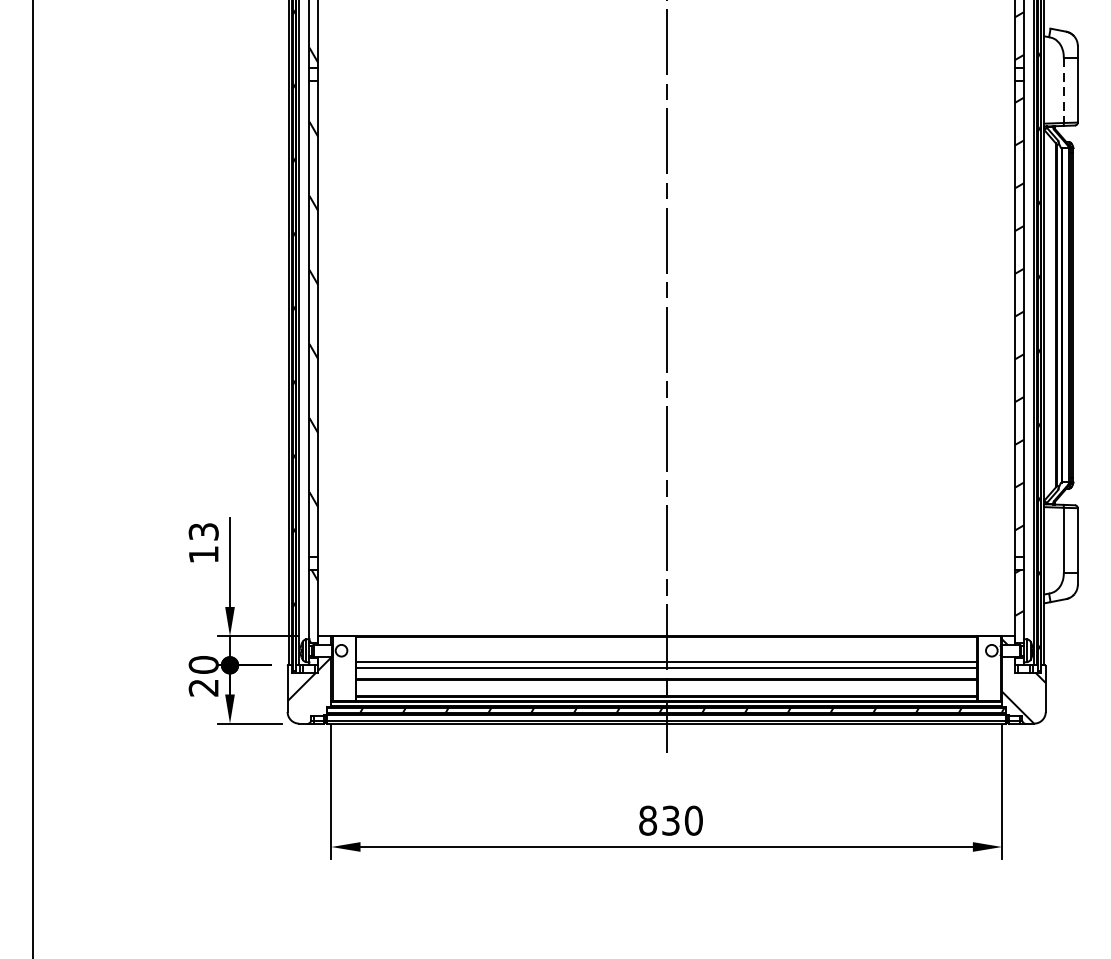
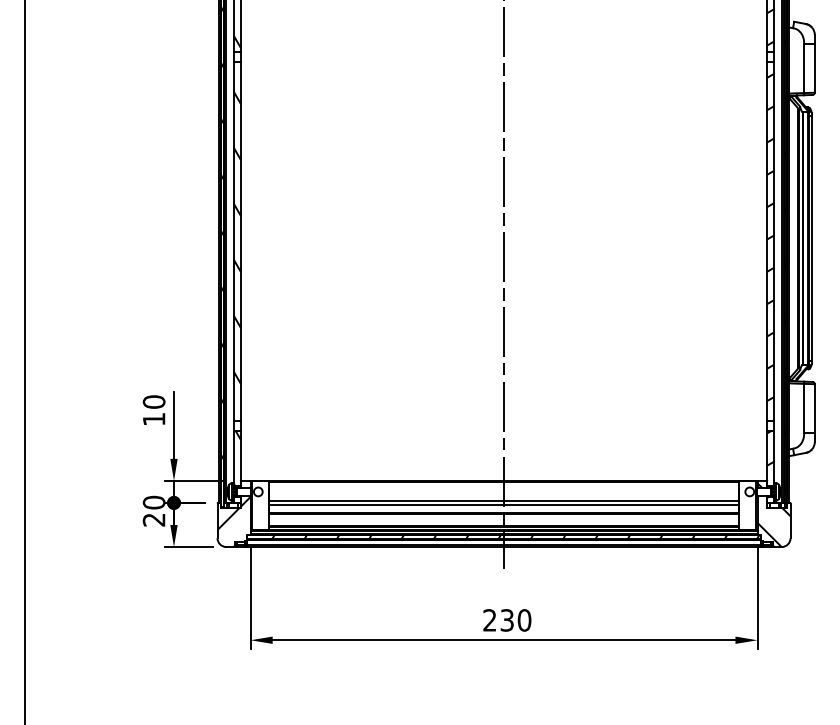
line: (1064, 90) -> (804, 68), dashed -> solid
text: (202, 531) -> (153, 401), 13 -> 10
text: (647, 820) -> (489, 620), 830 -> 230

